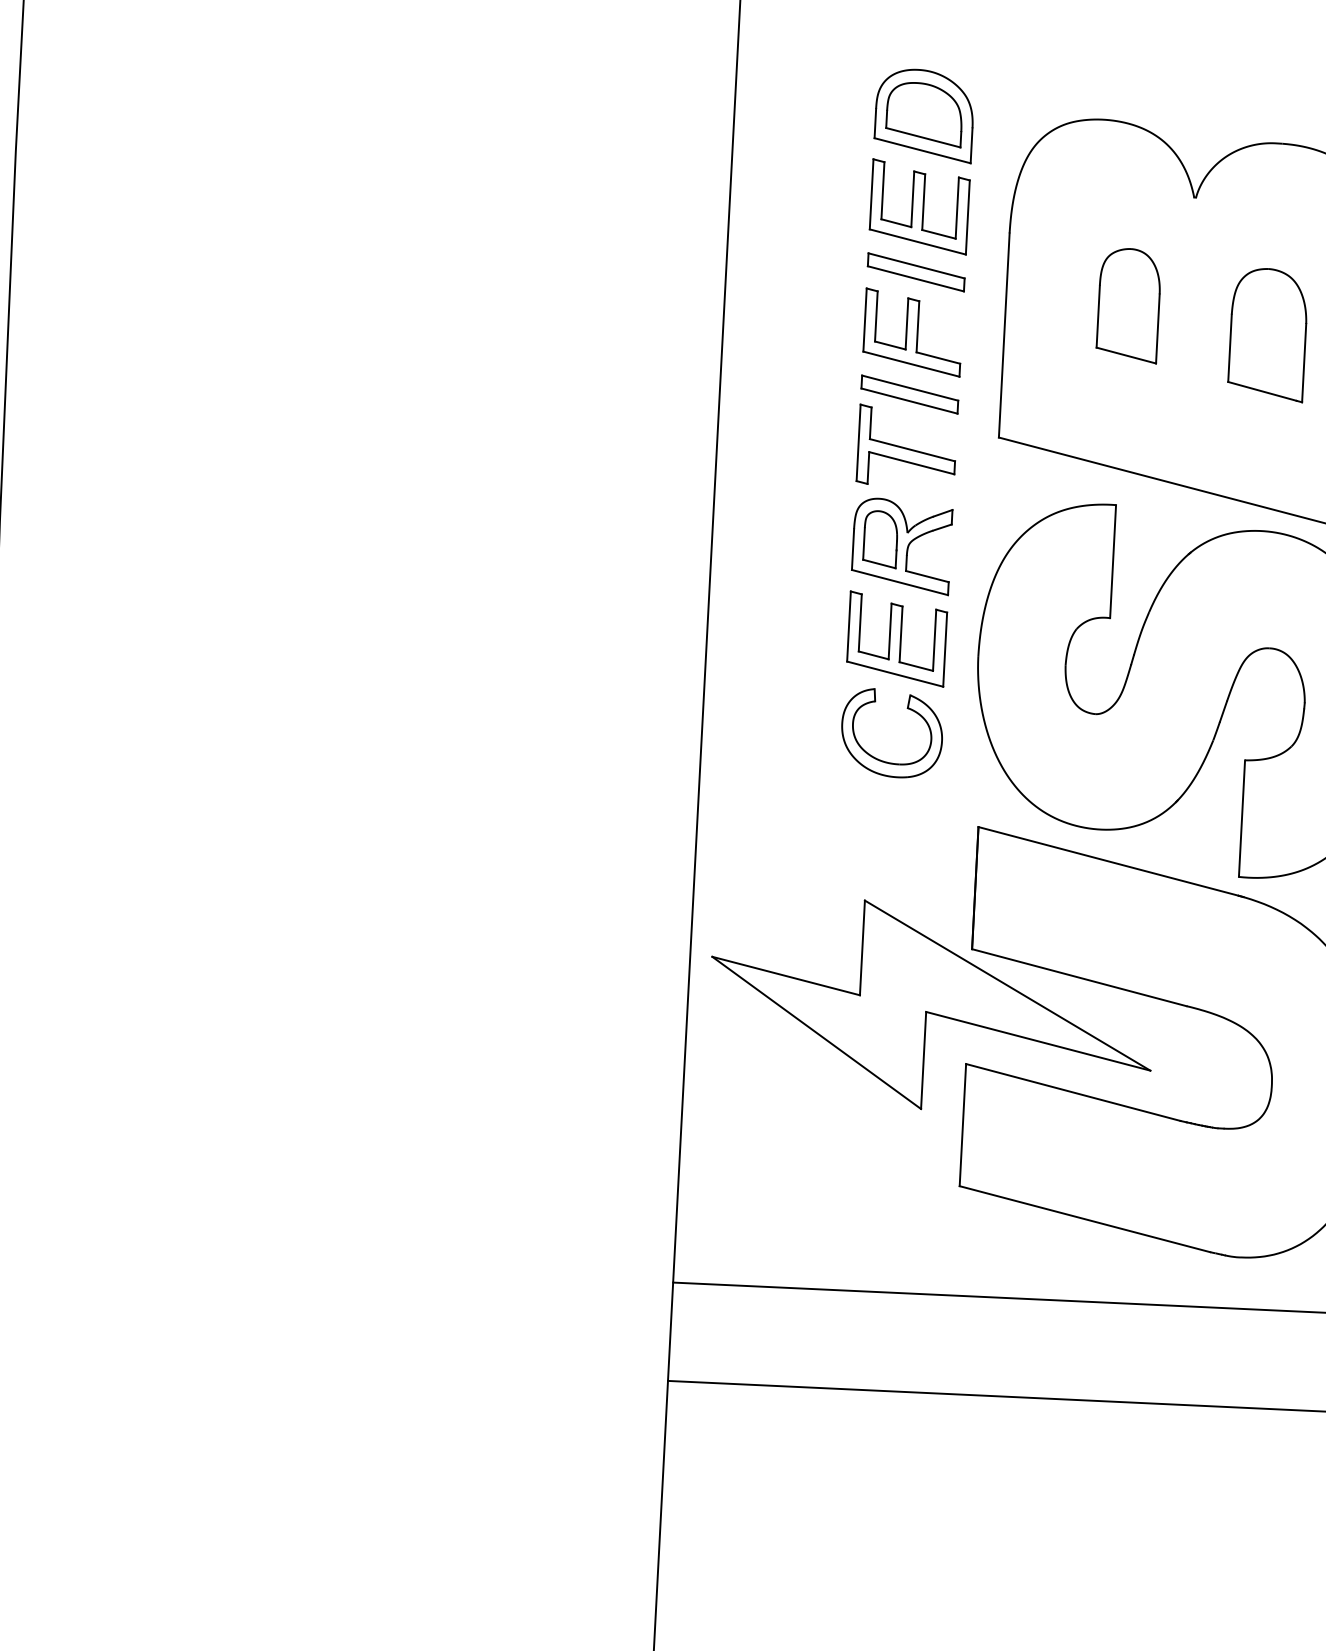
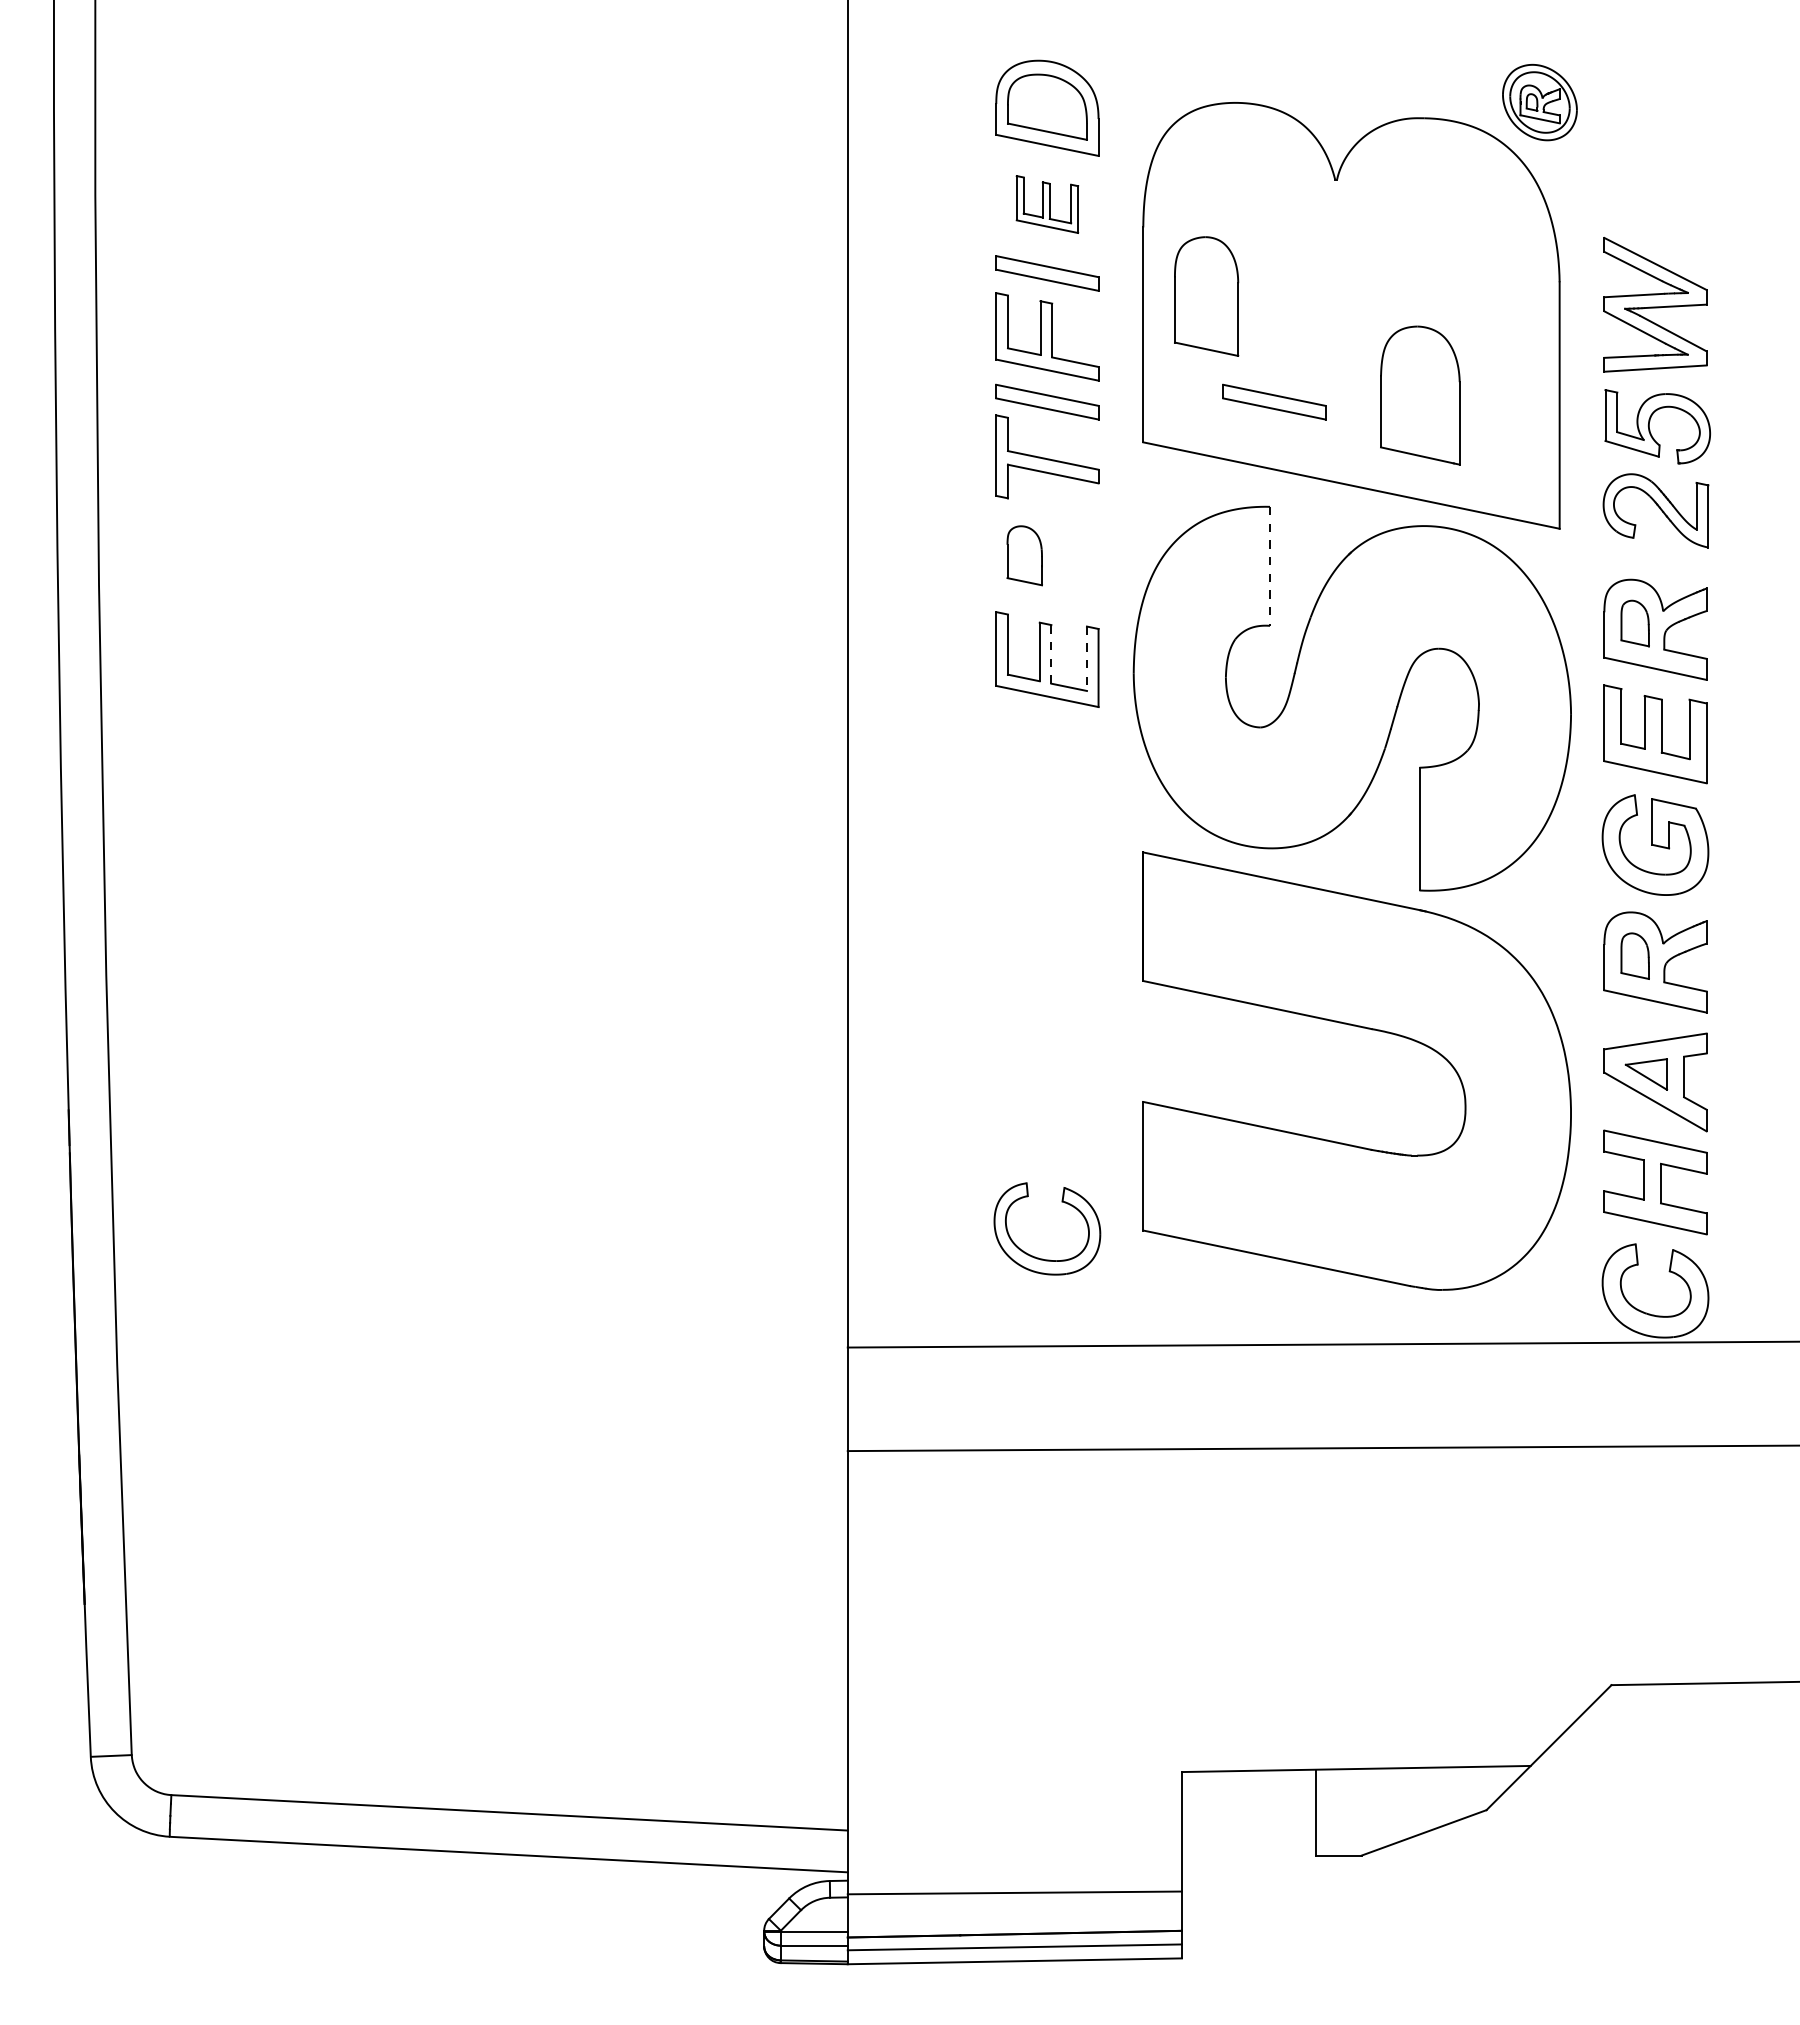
part: (919, 206) -> (1047, 204), size x0.6
part: (1128, 305) -> (1206, 296), moved
part: (1268, 334) -> (1420, 395), moved
part: (1125, 405) -> (1274, 401), added
part: (901, 545) -> (1047, 561), removed
line: (1113, 561) -> (1270, 566), solid -> dashed
line: (901, 633) -> (1051, 653), solid -> dashed
line: (934, 640) -> (1086, 659), solid -> dashed
part: (906, 709) -> (1061, 1202), moved
part: (931, 1006) -> (1103, 1043), removed

